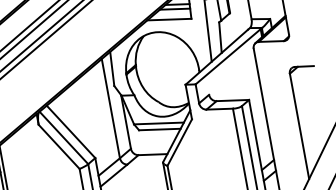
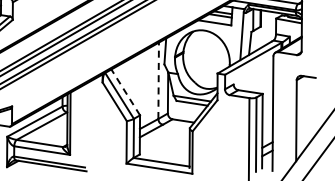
line: (110, 108) -> (158, 80), solid -> dashed
line: (70, 130) -> (125, 91), solid -> dashed

